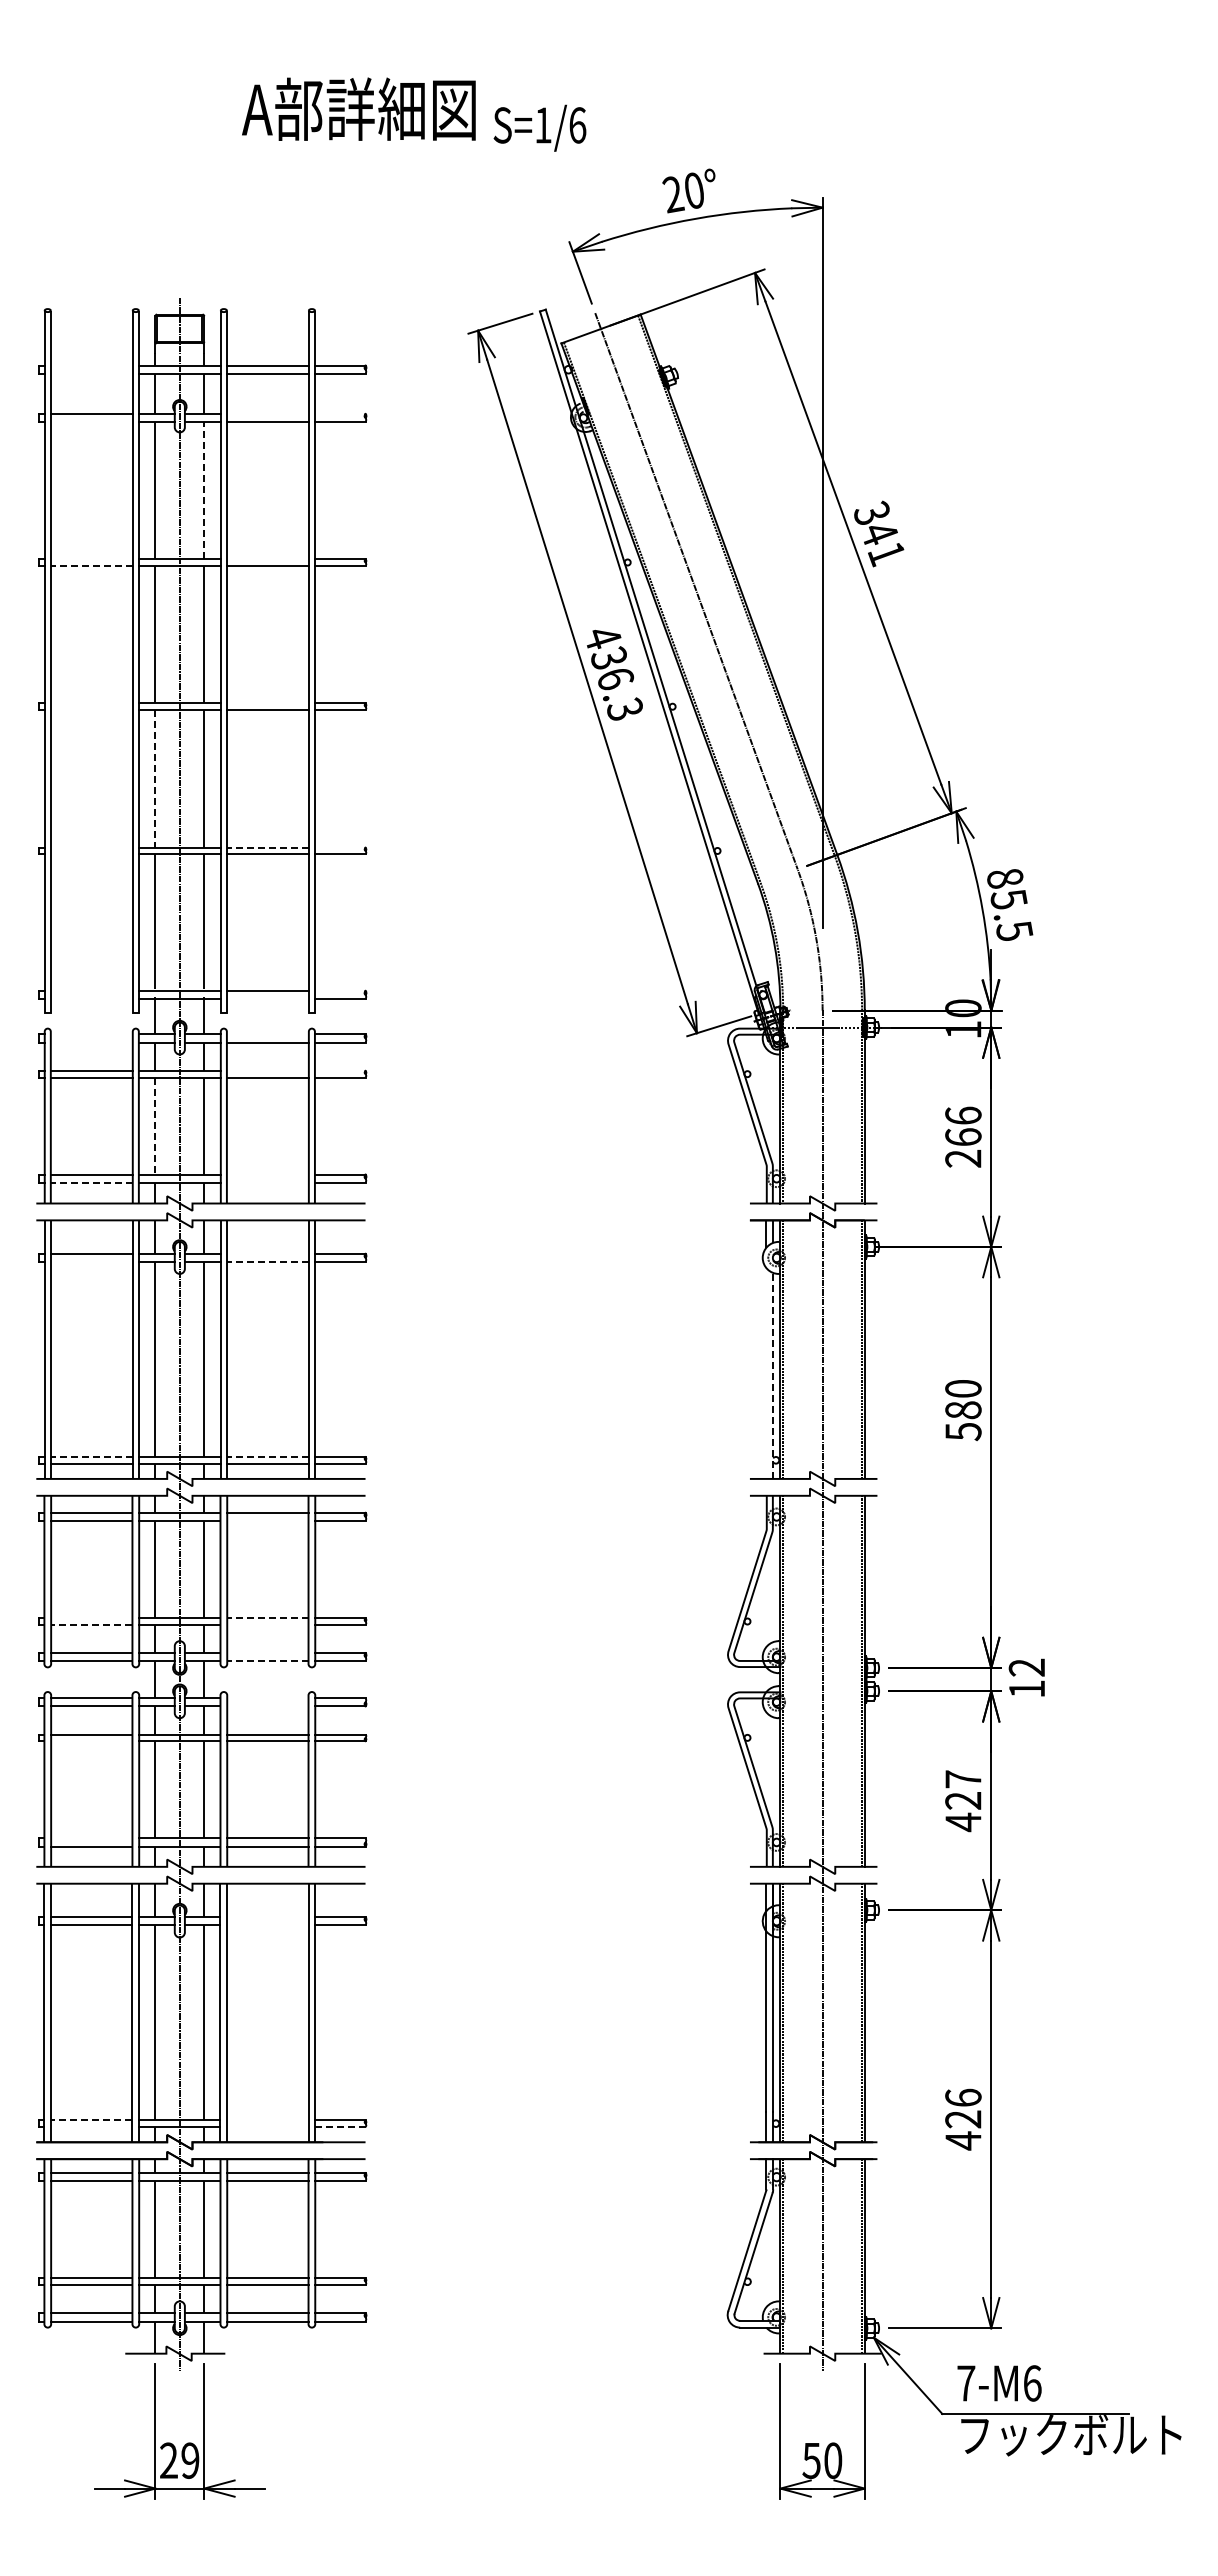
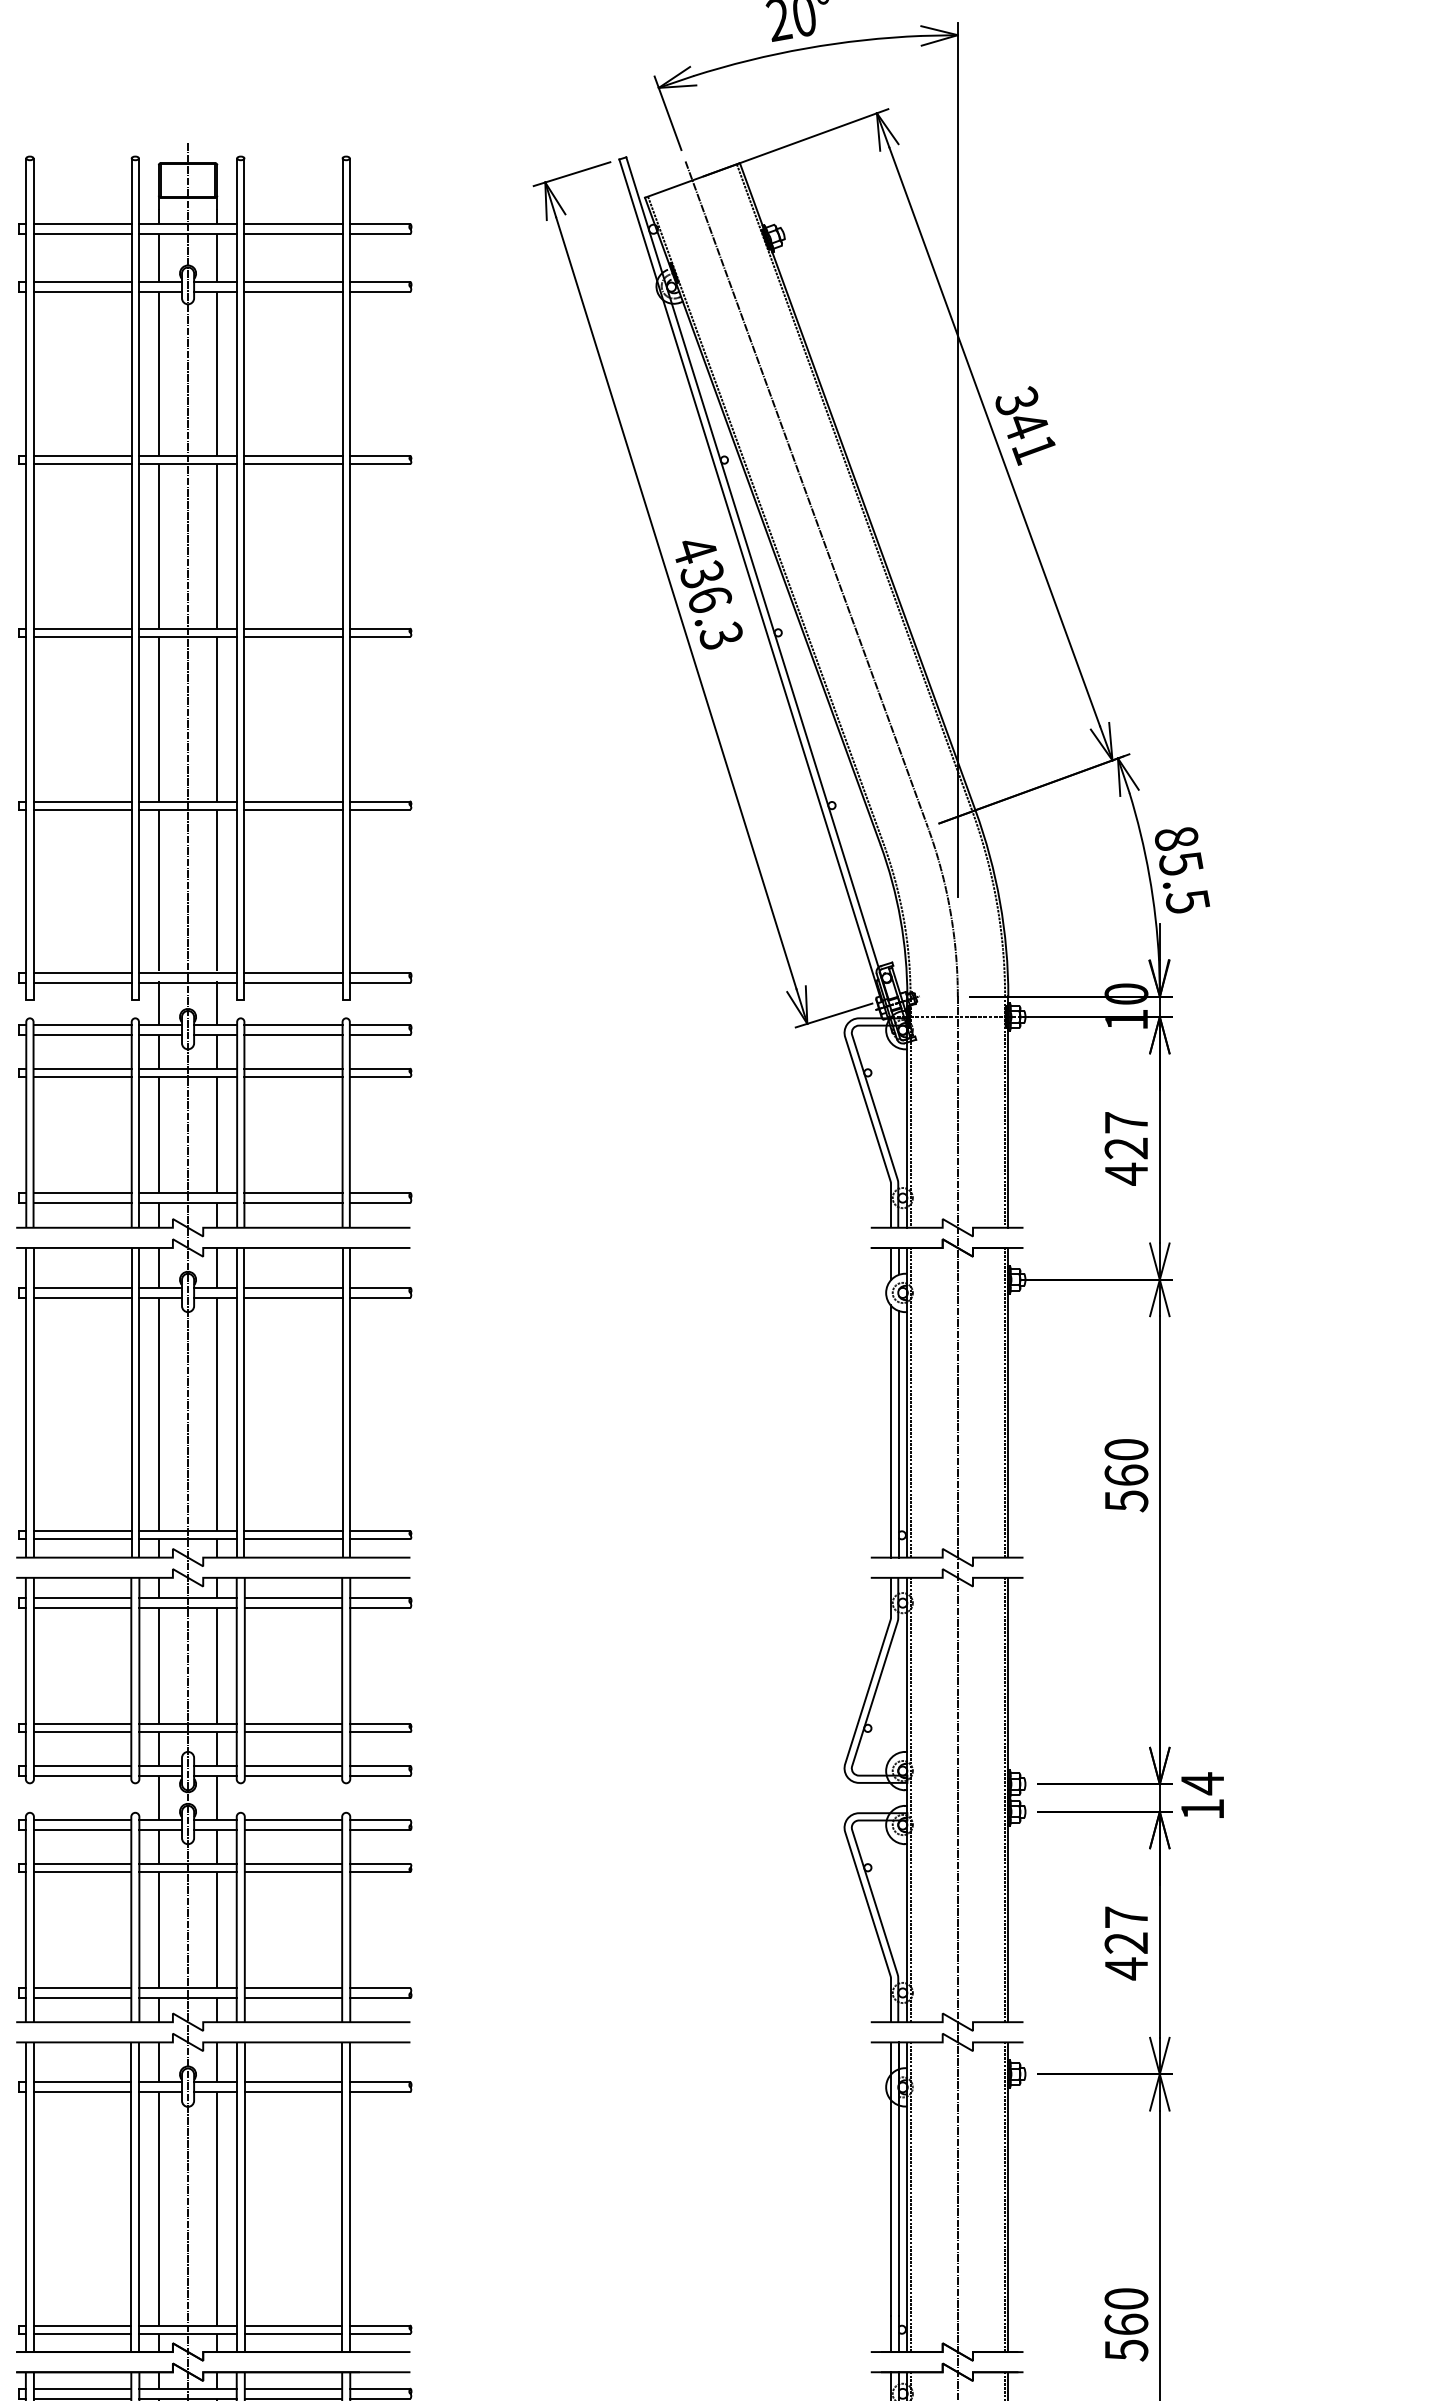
line: (91, 365) -> (82, 224), added
line: (91, 373) -> (82, 233), added
line: (267, 413) -> (293, 281), added
line: (339, 413) -> (379, 281), added
line: (91, 422) -> (82, 292), added
line: (204, 490) -> (217, 373), dashed -> solid
line: (91, 559) -> (82, 456), added
line: (267, 559) -> (293, 456), added
line: (91, 565) -> (82, 463), dashed -> solid
line: (91, 703) -> (82, 628), added
line: (267, 703) -> (293, 628), added
line: (91, 710) -> (82, 637), added
line: (155, 778) -> (158, 718), dashed -> solid
line: (91, 847) -> (82, 801), added
line: (267, 847) -> (293, 801), dashed -> solid
line: (339, 847) -> (379, 801), added
line: (91, 854) -> (82, 809), added
line: (91, 990) -> (82, 972), added
line: (339, 990) -> (379, 972), added
line: (91, 999) -> (82, 983), added
line: (267, 999) -> (293, 983), added
line: (91, 1034) -> (82, 1025), added
line: (267, 1034) -> (293, 1025), added
line: (91, 1042) -> (82, 1034), added
line: (267, 1070) -> (293, 1068), added
line: (339, 1070) -> (379, 1068), added
line: (155, 1126) -> (158, 1135), dashed -> solid
text: (963, 1137) -> (1126, 1148), 266 -> 427
line: (267, 1174) -> (293, 1193), added
line: (91, 1182) -> (82, 1202), dashed -> solid
line: (267, 1182) -> (293, 1202), added
line: (267, 1253) -> (293, 1287), added
line: (91, 1262) -> (82, 1298), added
line: (267, 1262) -> (293, 1298), dashed -> solid
line: (766, 1373) -> (890, 1431), added
line: (773, 1375) -> (899, 1433), dashed -> solid
text: (963, 1410) -> (1126, 1475), 580 -> 560
line: (91, 1456) -> (82, 1530), dashed -> solid
line: (267, 1456) -> (293, 1530), dashed -> solid
line: (267, 1521) -> (293, 1608), added
line: (91, 1618) -> (82, 1724), added
line: (267, 1618) -> (293, 1724), dashed -> solid
line: (91, 1624) -> (82, 1731), dashed -> solid
line: (267, 1624) -> (293, 1731), added
line: (267, 1652) -> (293, 1765), added
line: (267, 1661) -> (293, 1776), dashed -> solid
text: (1026, 1667) -> (1202, 1783), 12 -> 14
line: (267, 1697) -> (293, 1819), added
line: (267, 1706) -> (293, 1830), added
line: (91, 1741) -> (82, 1872), added
line: (91, 1838) -> (82, 1988), added
line: (267, 1917) -> (293, 2082), added
line: (267, 1925) -> (293, 2092), added
text: (963, 2119) -> (1126, 2324), 426 -> 560
line: (91, 2120) -> (82, 2325), dashed -> solid
line: (267, 2120) -> (293, 2325), added
line: (91, 2127) -> (82, 2334), added
line: (267, 2127) -> (293, 2334), added
line: (339, 2127) -> (379, 2334), dashed -> solid

